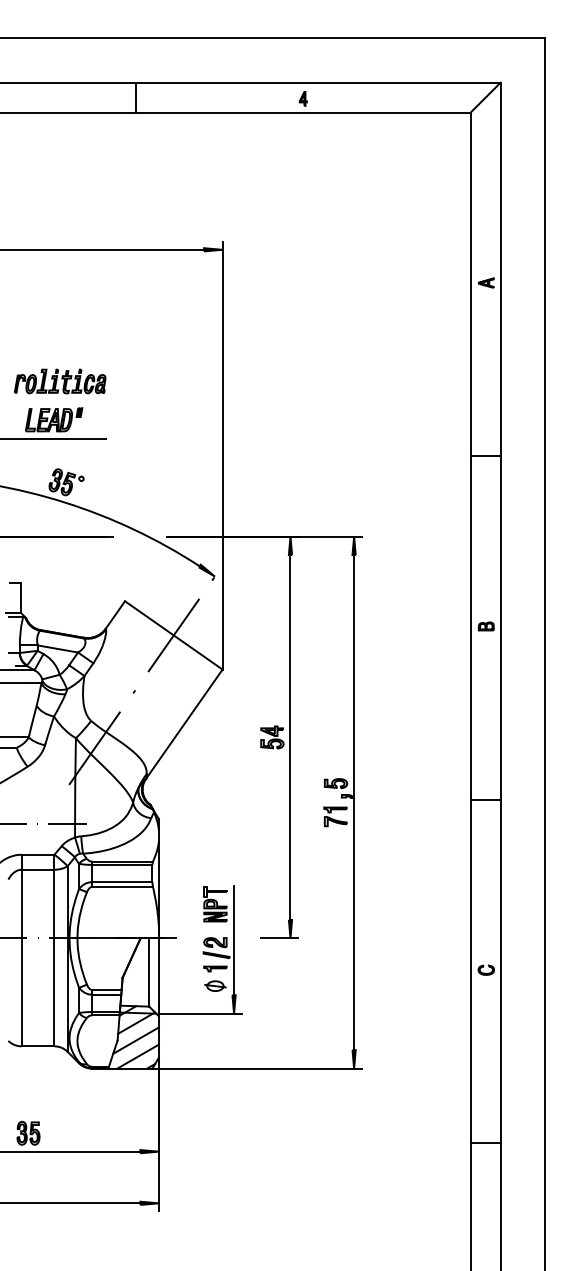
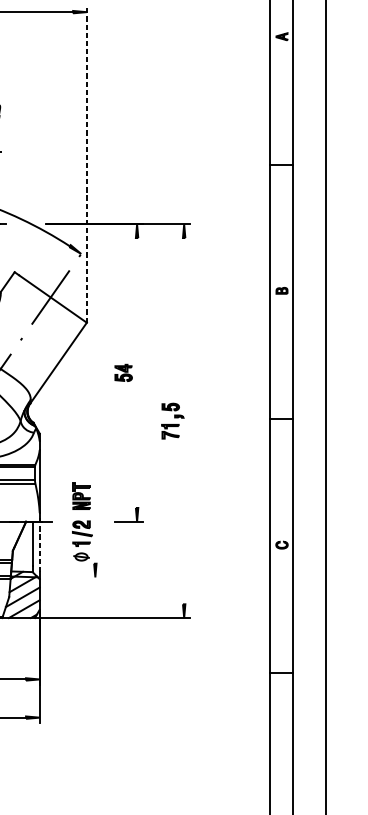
line: (222, 455) -> (86, 164), solid -> dashed
line: (290, 737) -> (137, 372), removed
line: (354, 802) -> (184, 421), removed
line: (234, 940) -> (95, 523), removed
line: (158, 967) -> (39, 543), solid -> dashed
line: (199, 1013) -> (69, 577), removed

